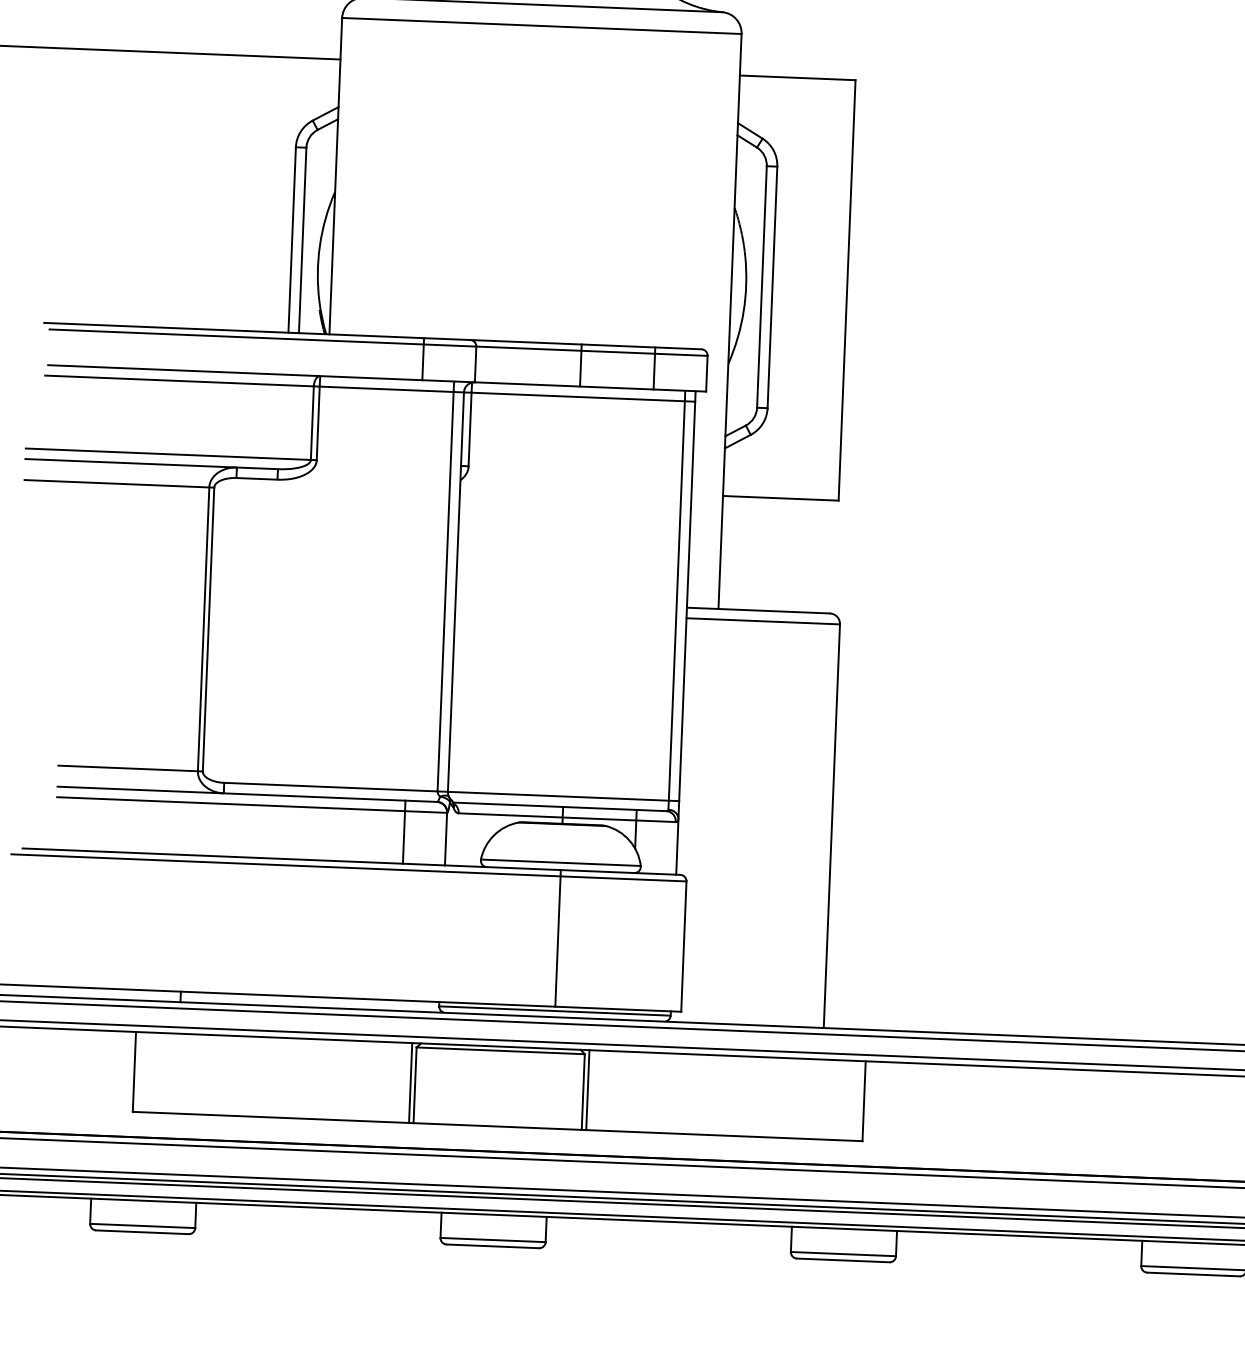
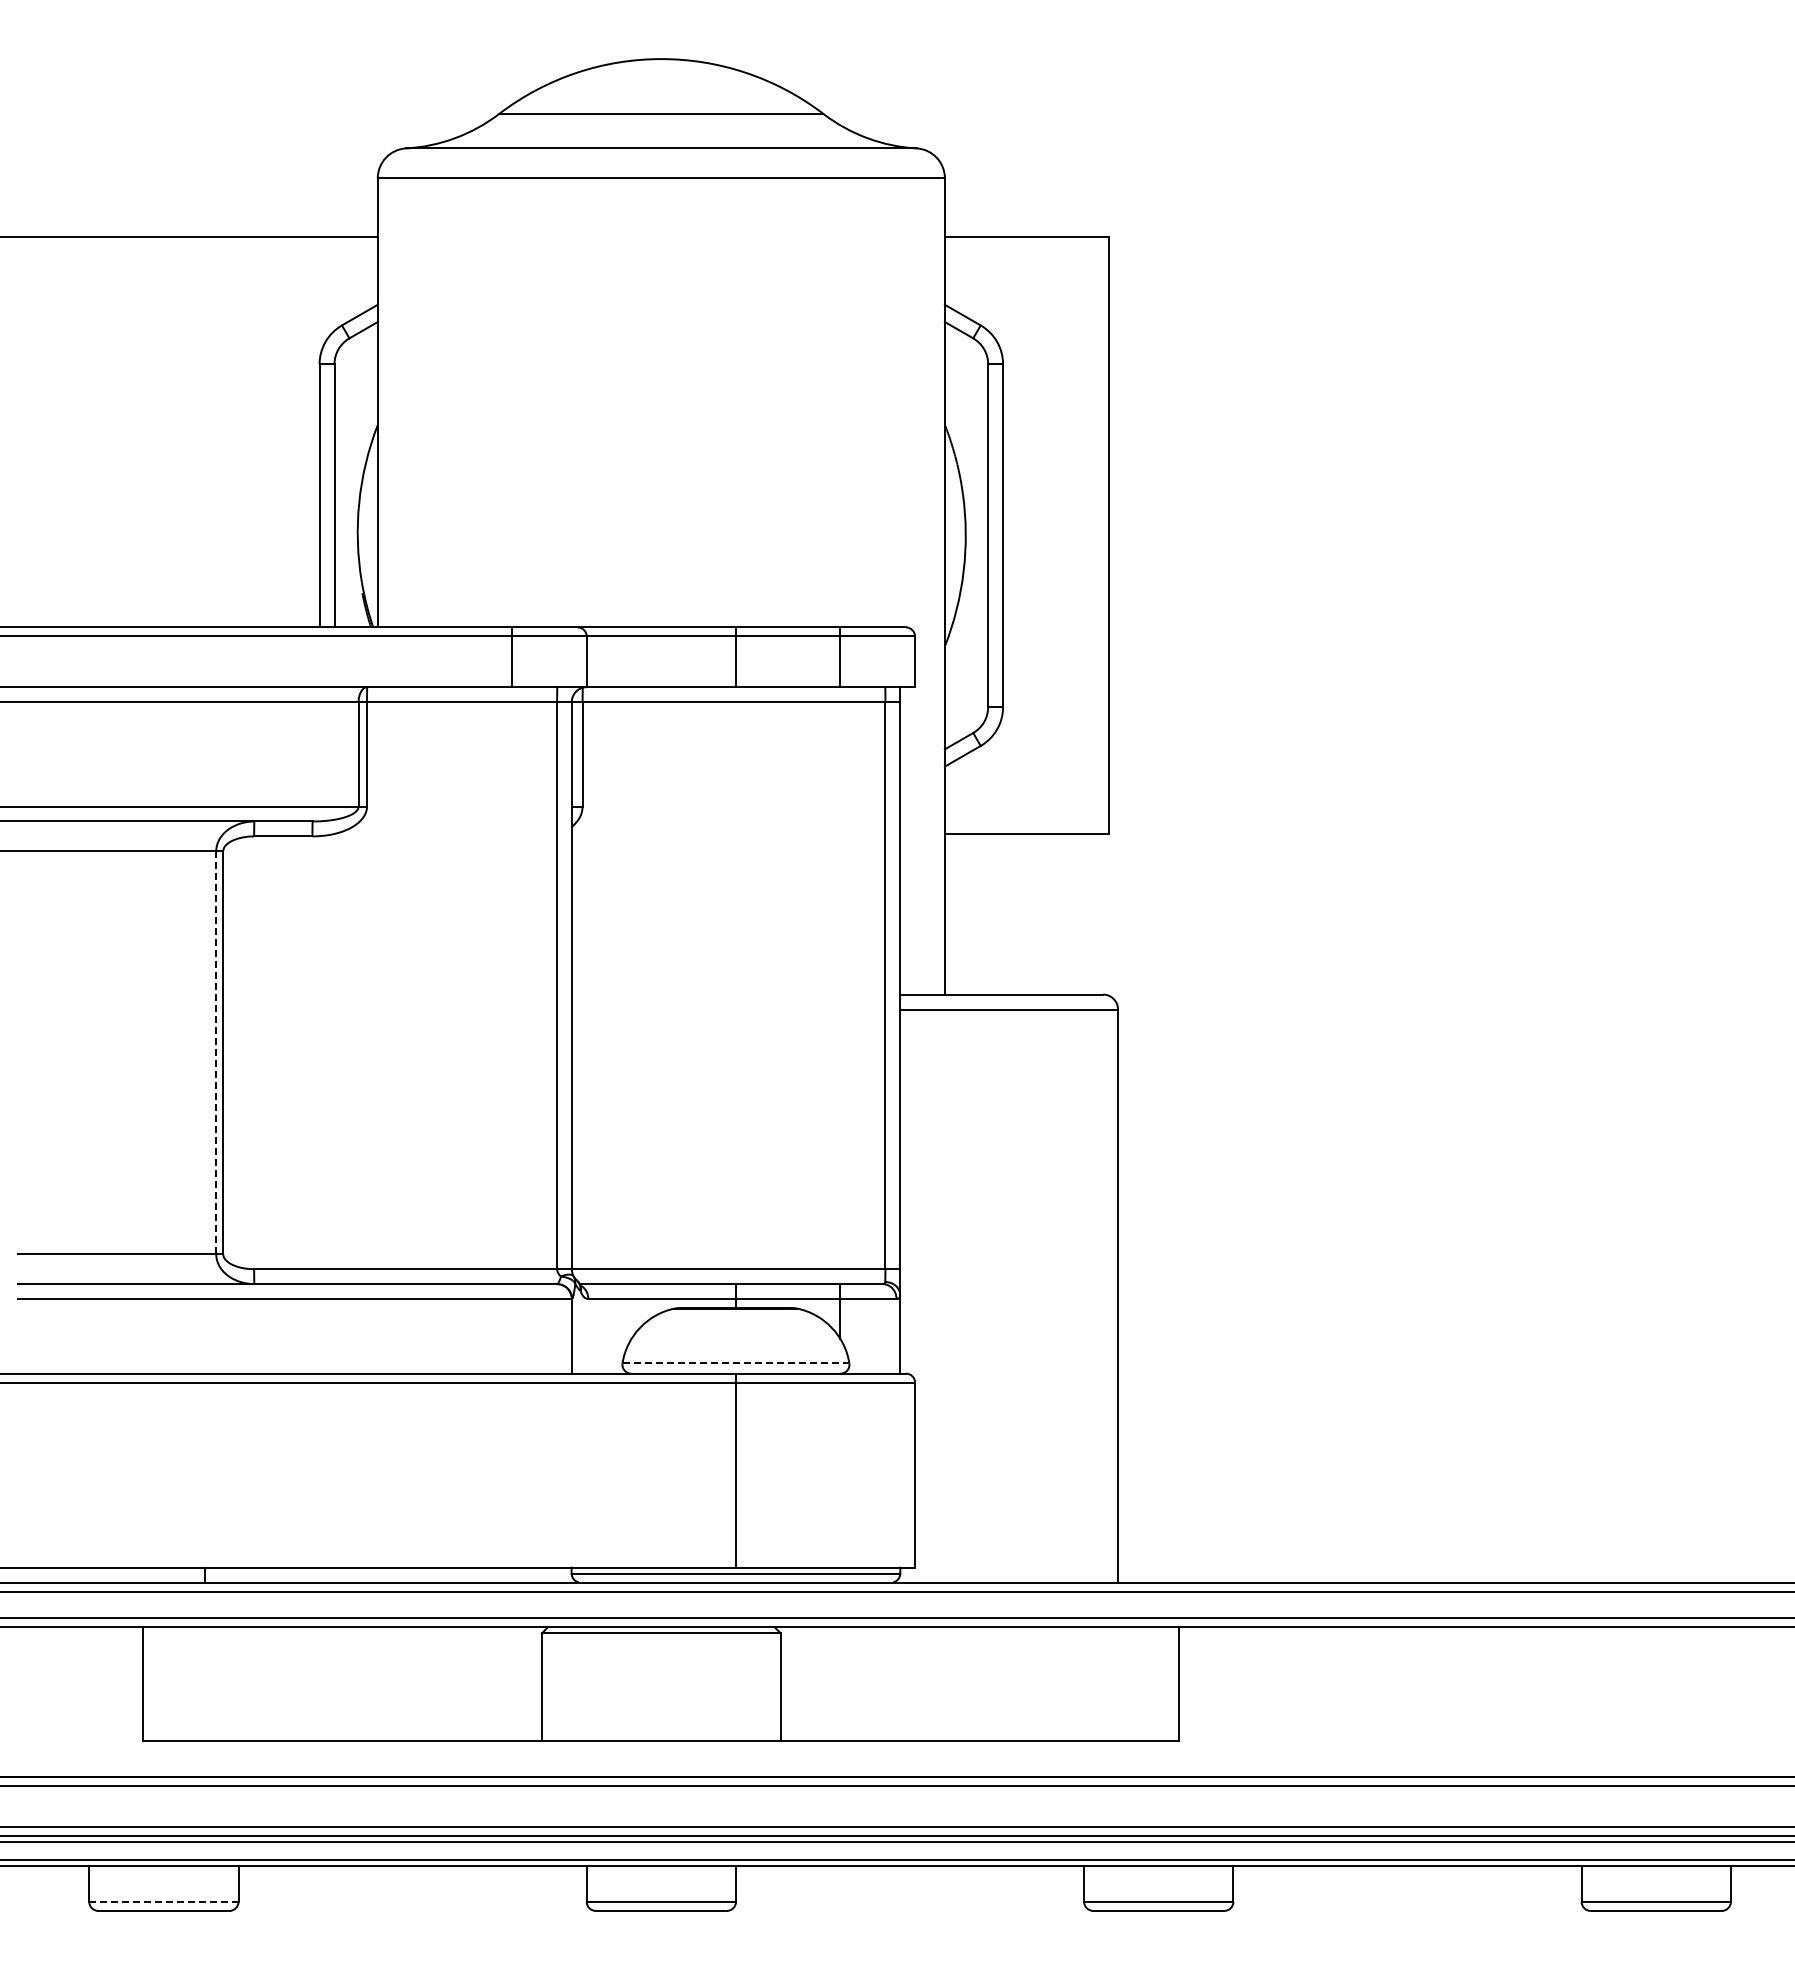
line: (203, 629) -> (216, 1053), solid -> dashed
line: (404, 831) -> (512, 1328), removed
line: (561, 862) -> (736, 1363), solid -> dashed
line: (410, 1082) -> (535, 1683), removed
line: (588, 1089) -> (787, 1683), removed
line: (142, 1225) -> (163, 1901), solid -> dashed

